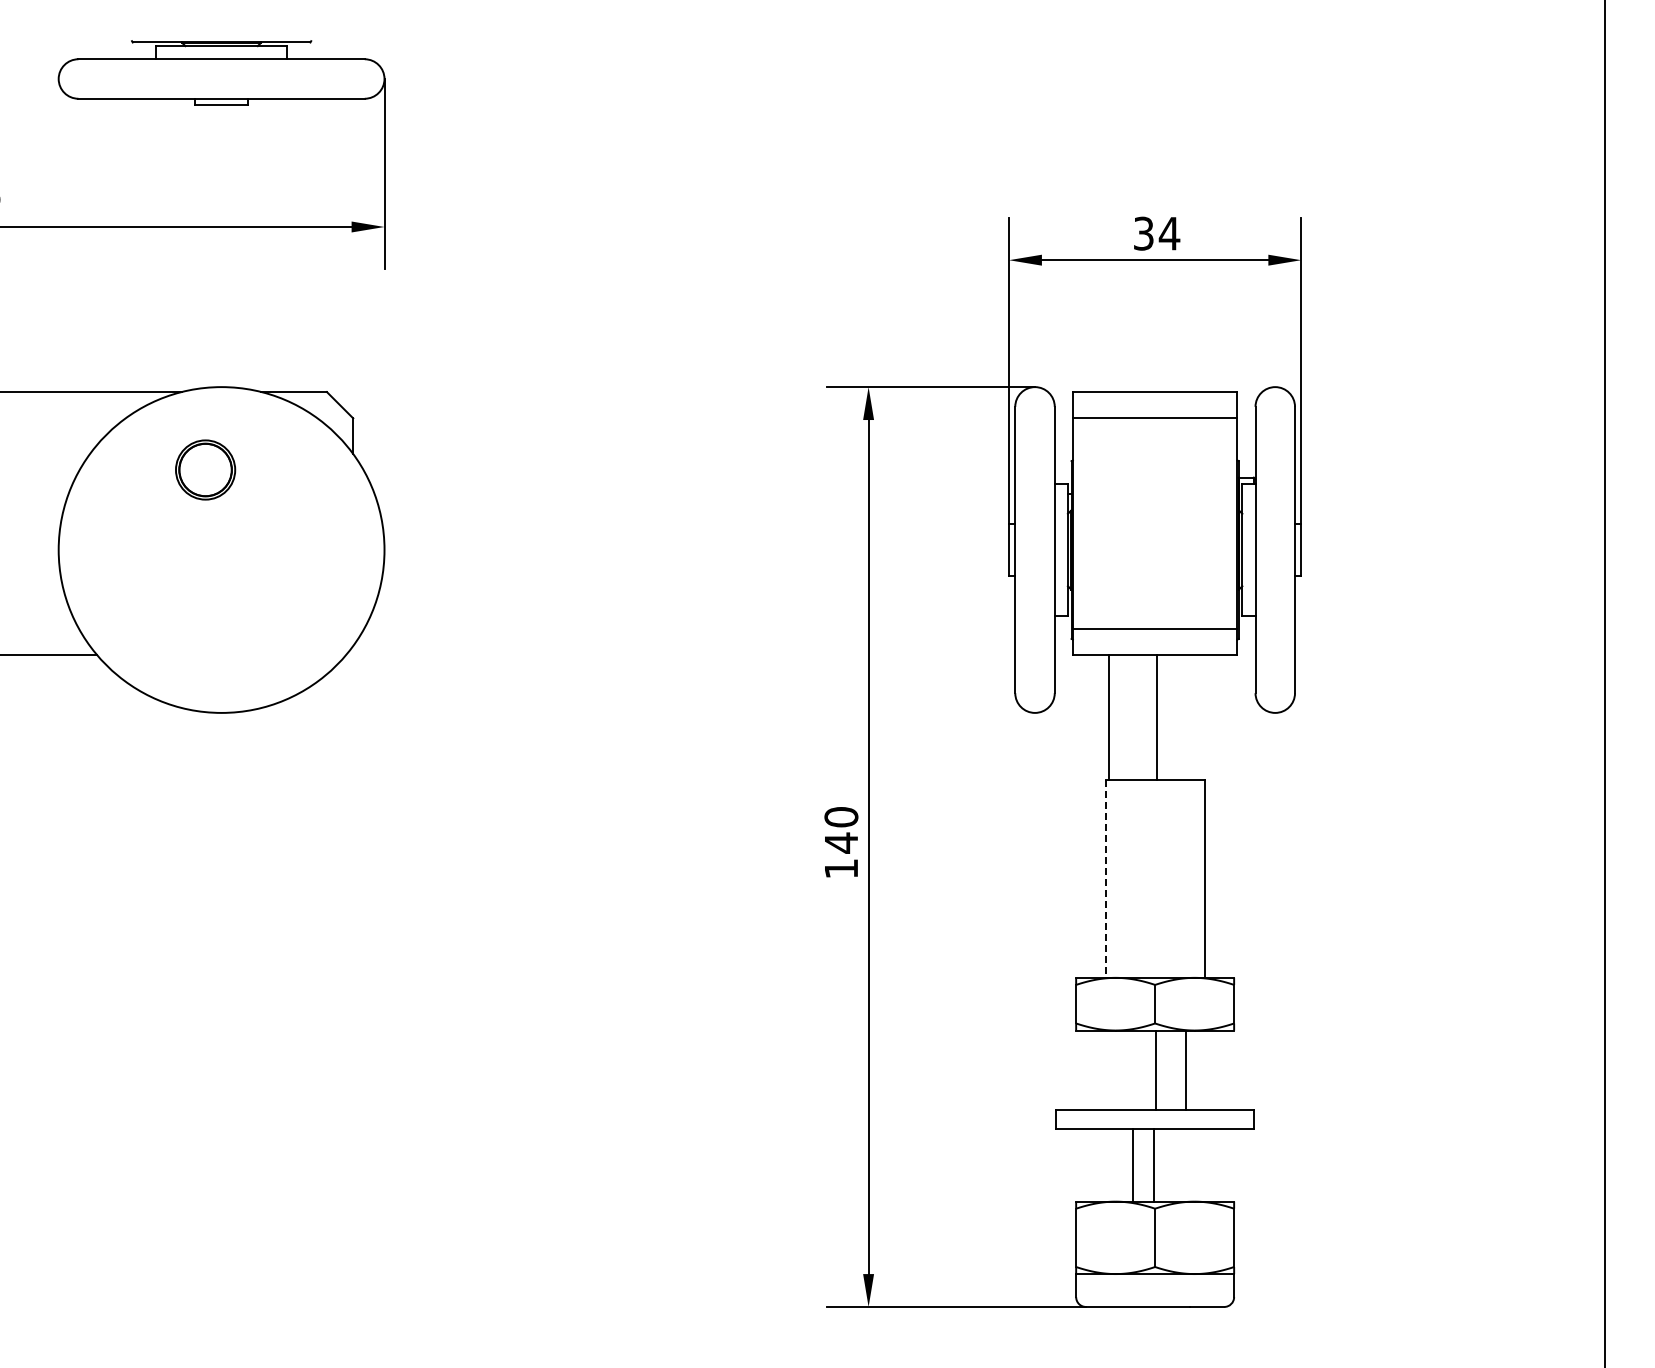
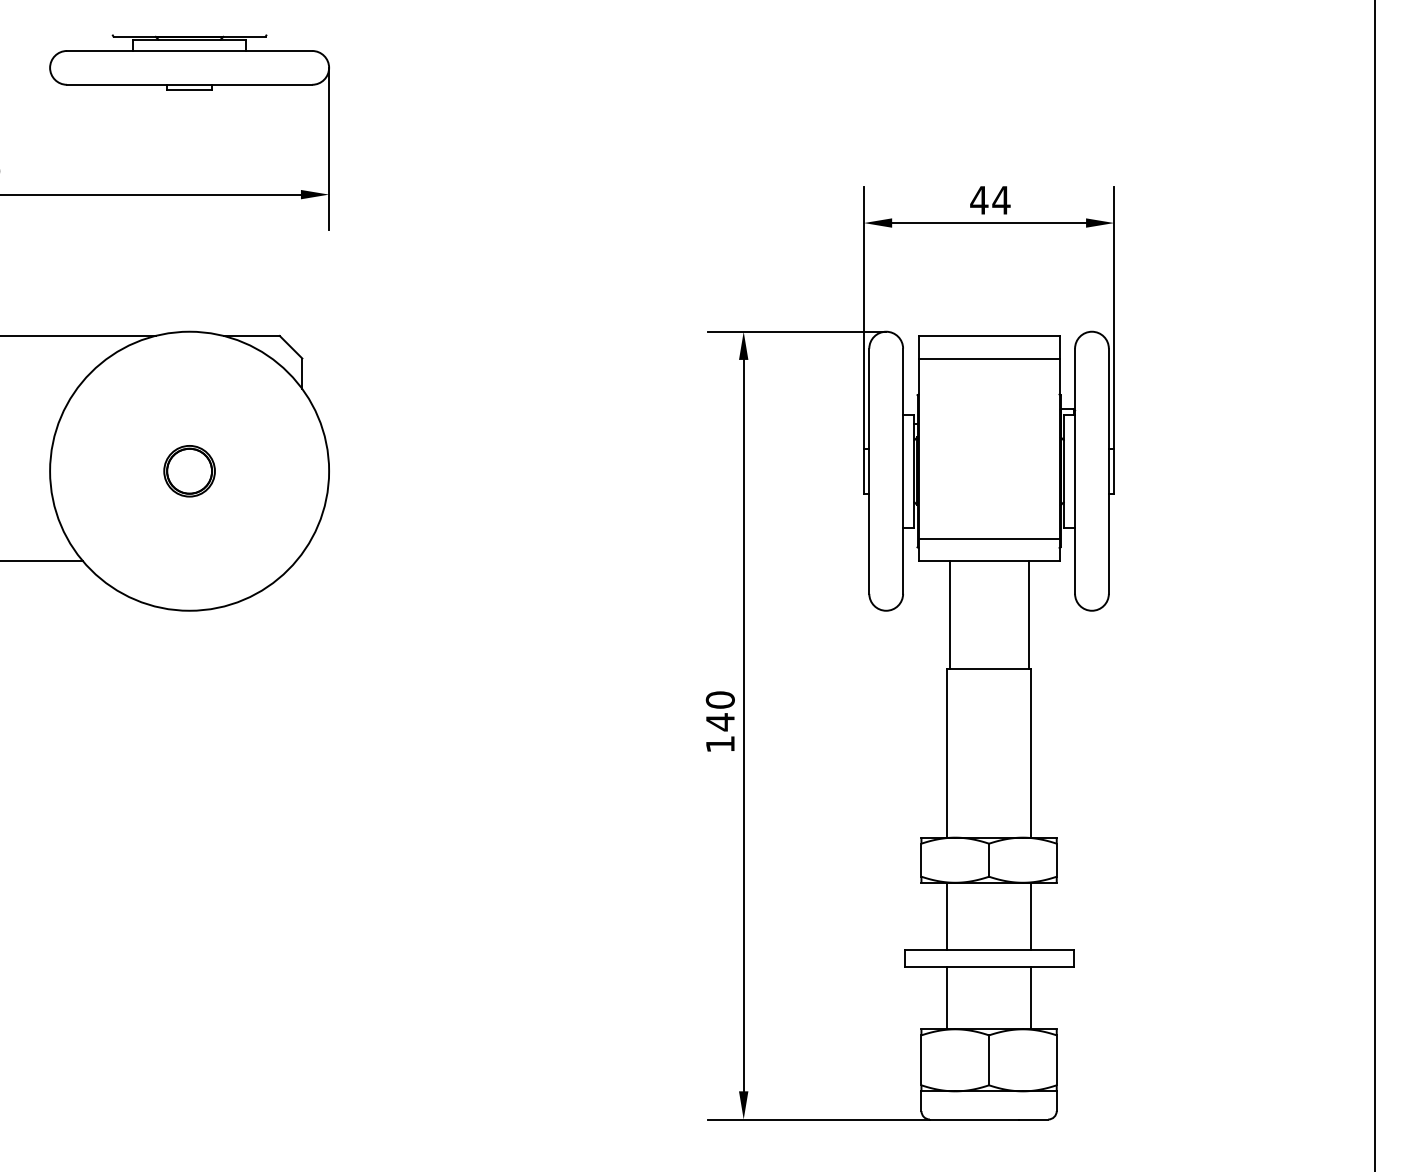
text: (1143, 233) -> (979, 200), 34 -> 44
part: (205, 469) -> (189, 470), moved
line: (1157, 717) -> (1028, 614), moved
line: (1105, 879) -> (946, 753), dashed -> solid
line: (1155, 1069) -> (1031, 916), moved
line: (1185, 1069) -> (946, 916), moved
line: (1132, 1165) -> (1031, 998), moved
line: (1153, 1165) -> (946, 998), moved

